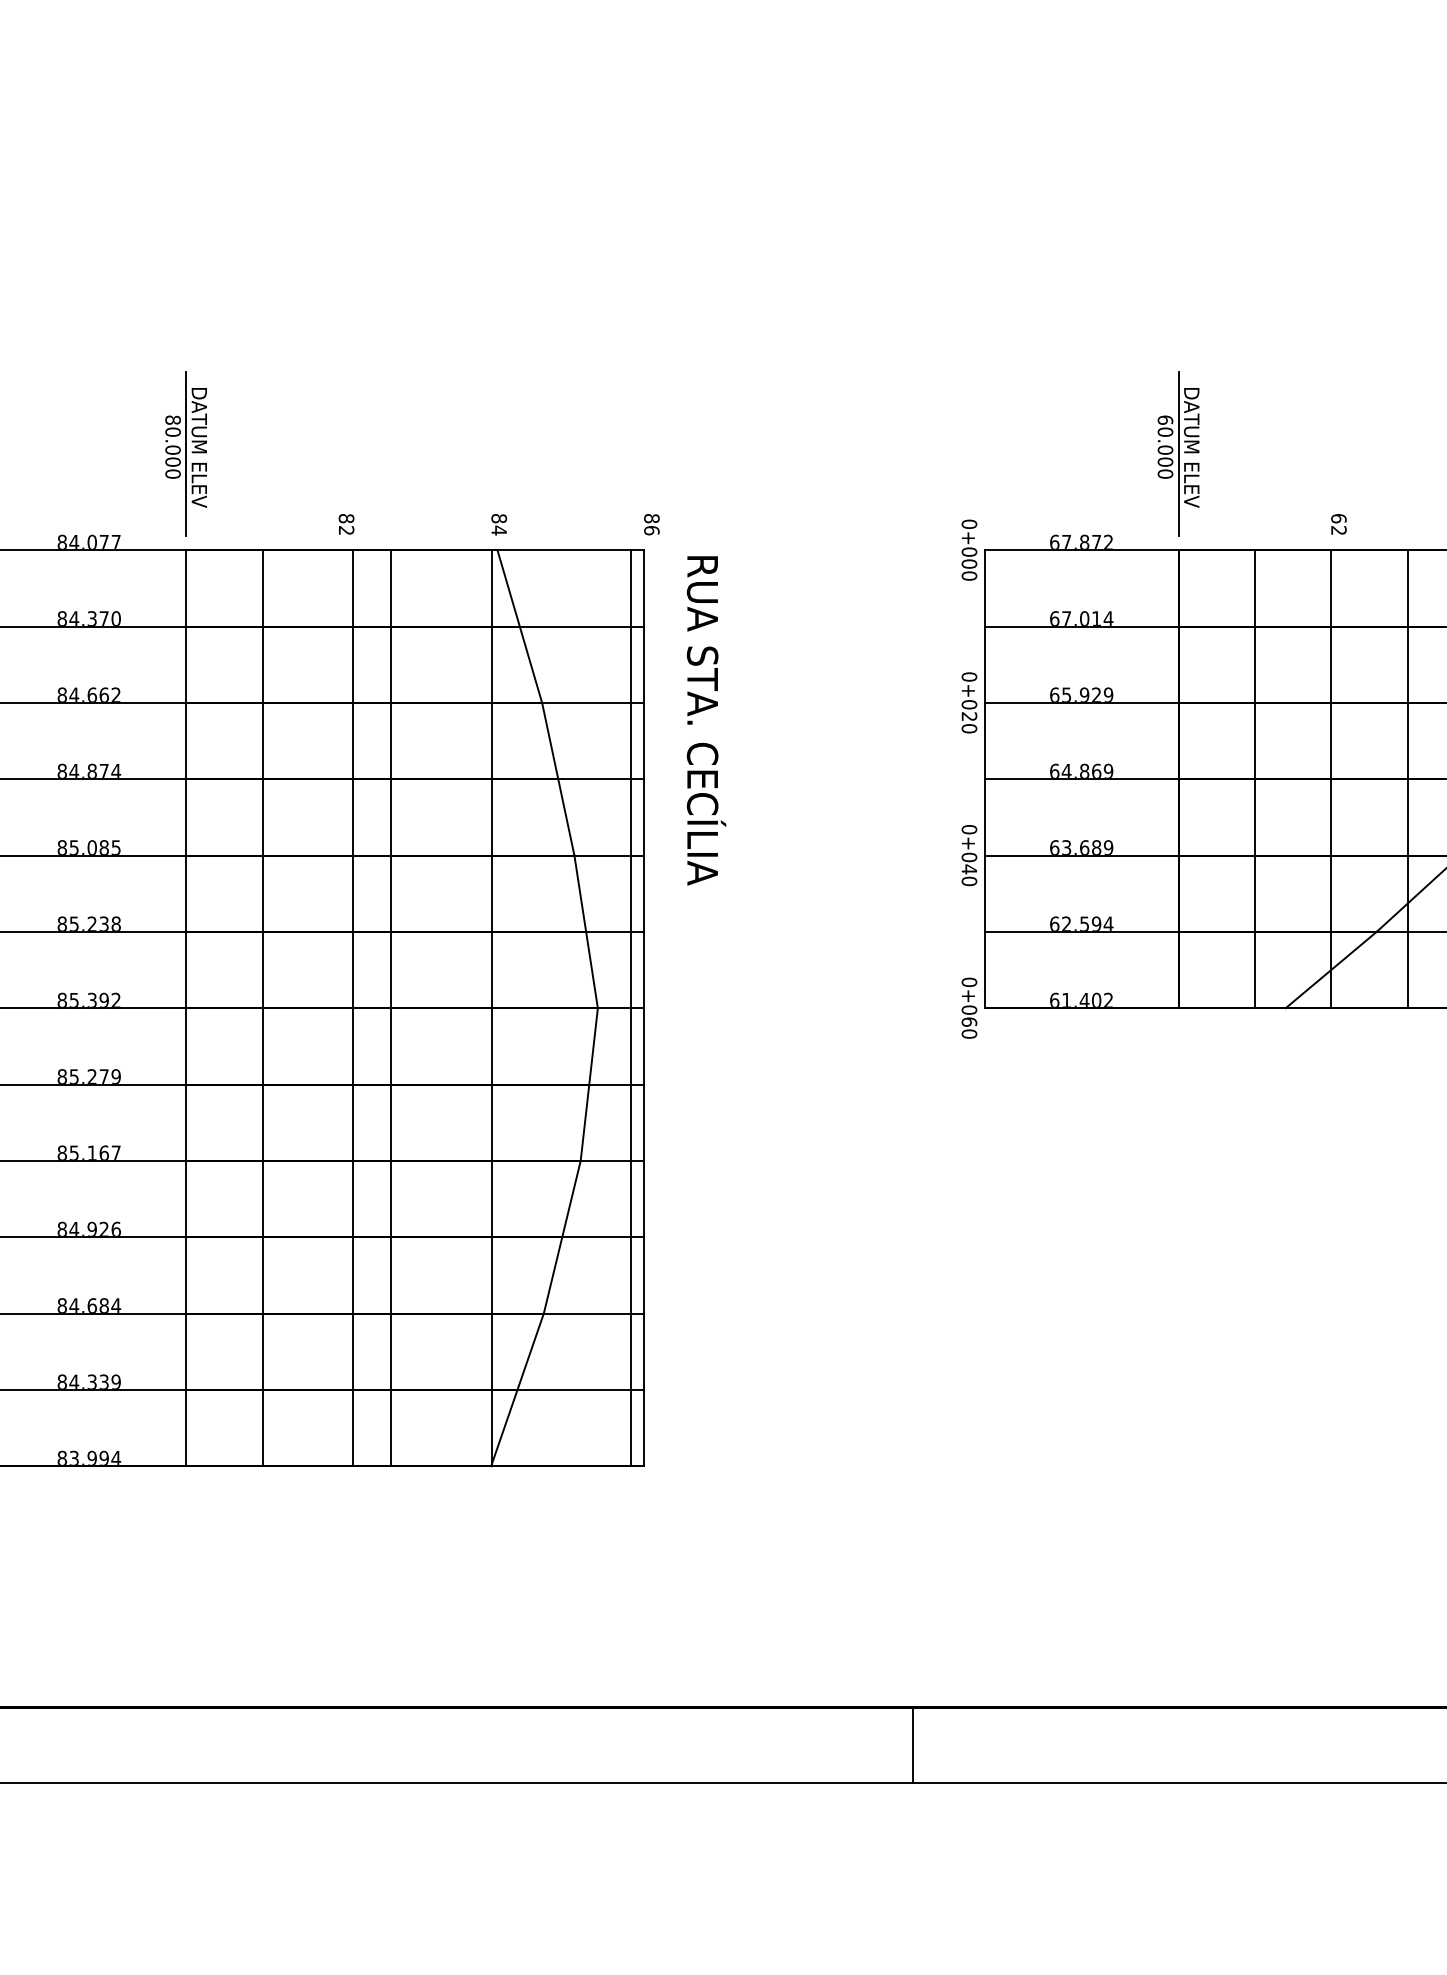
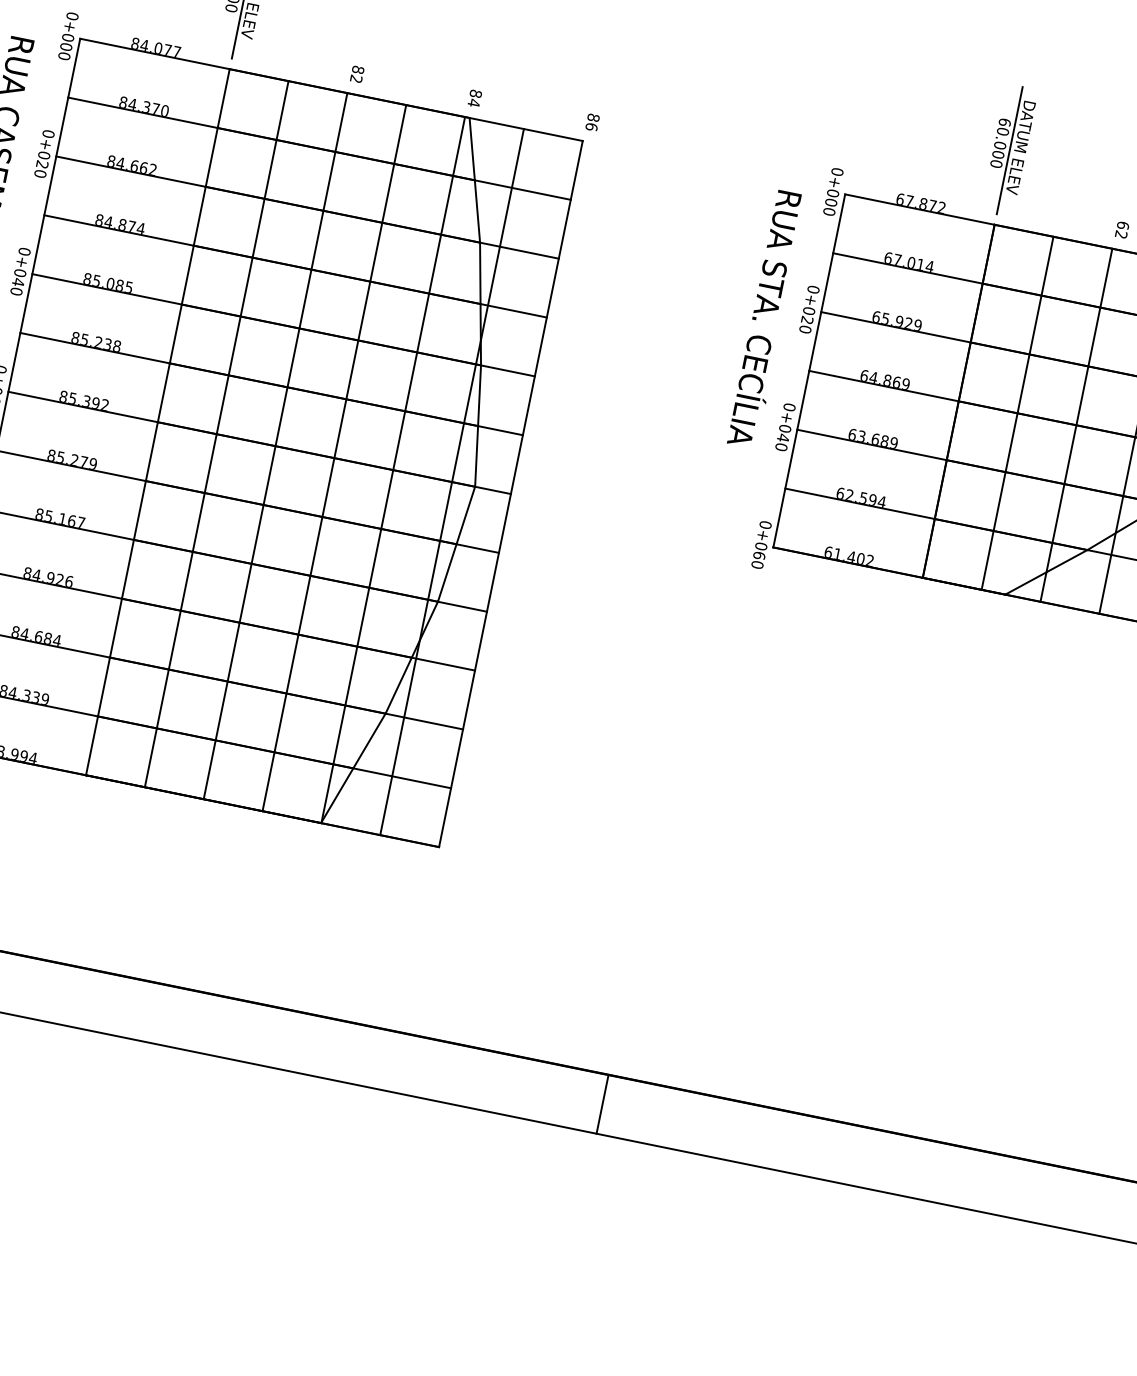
text: (706, 720) -> (767, 319), moved
line: (353, 1008) -> (334, 458), moved
line: (390, 1008) -> (275, 446), moved
line: (630, 1008) -> (451, 482), moved

